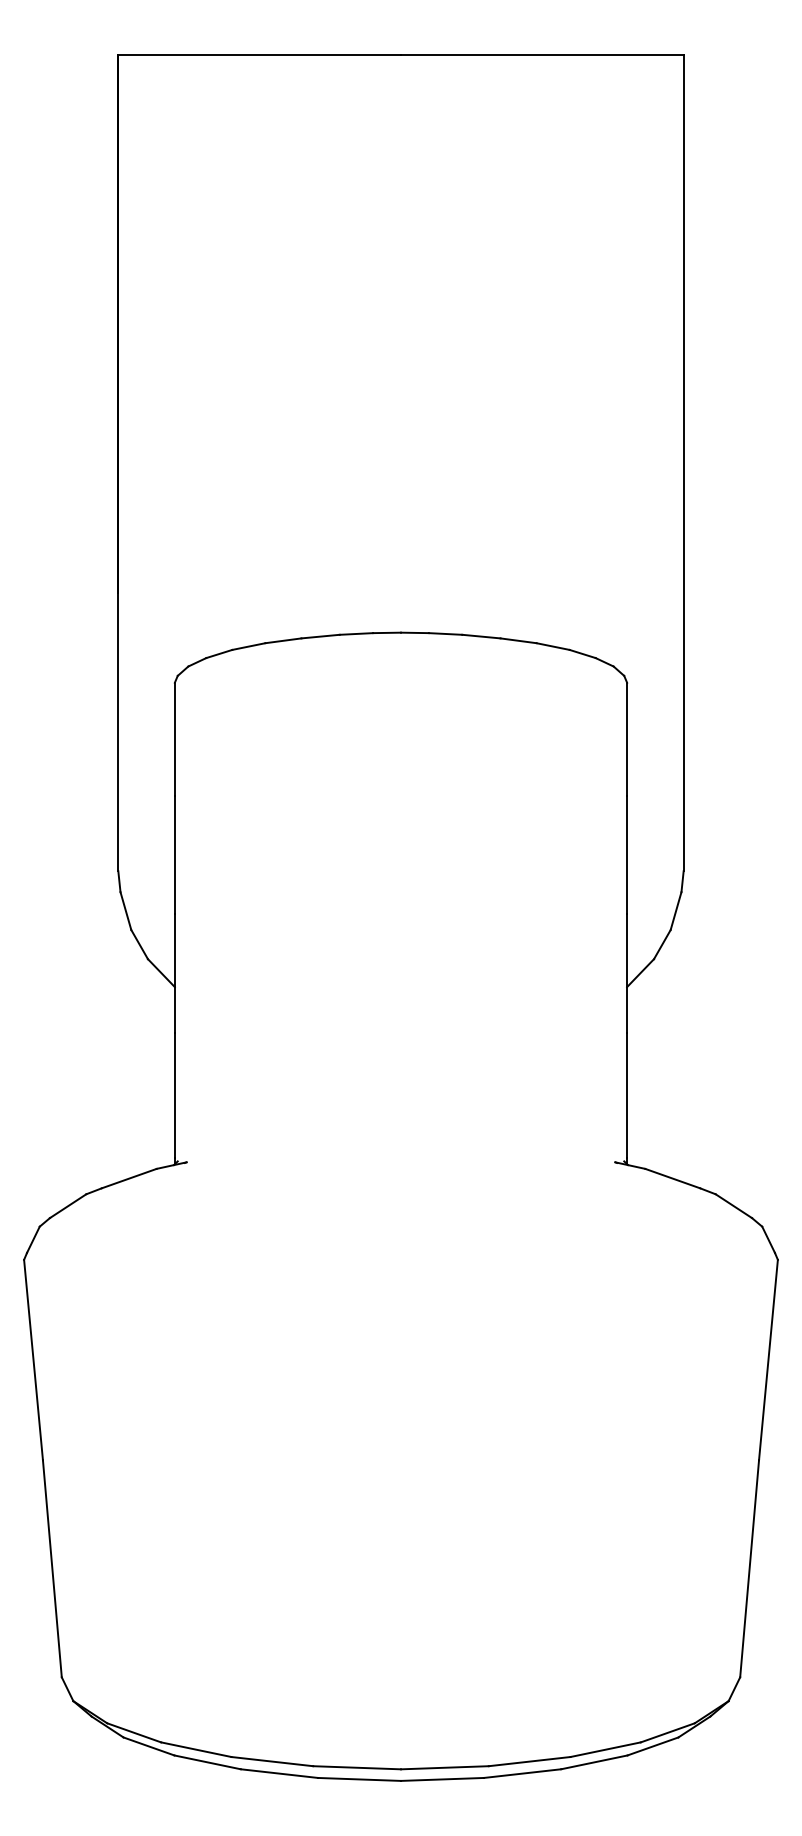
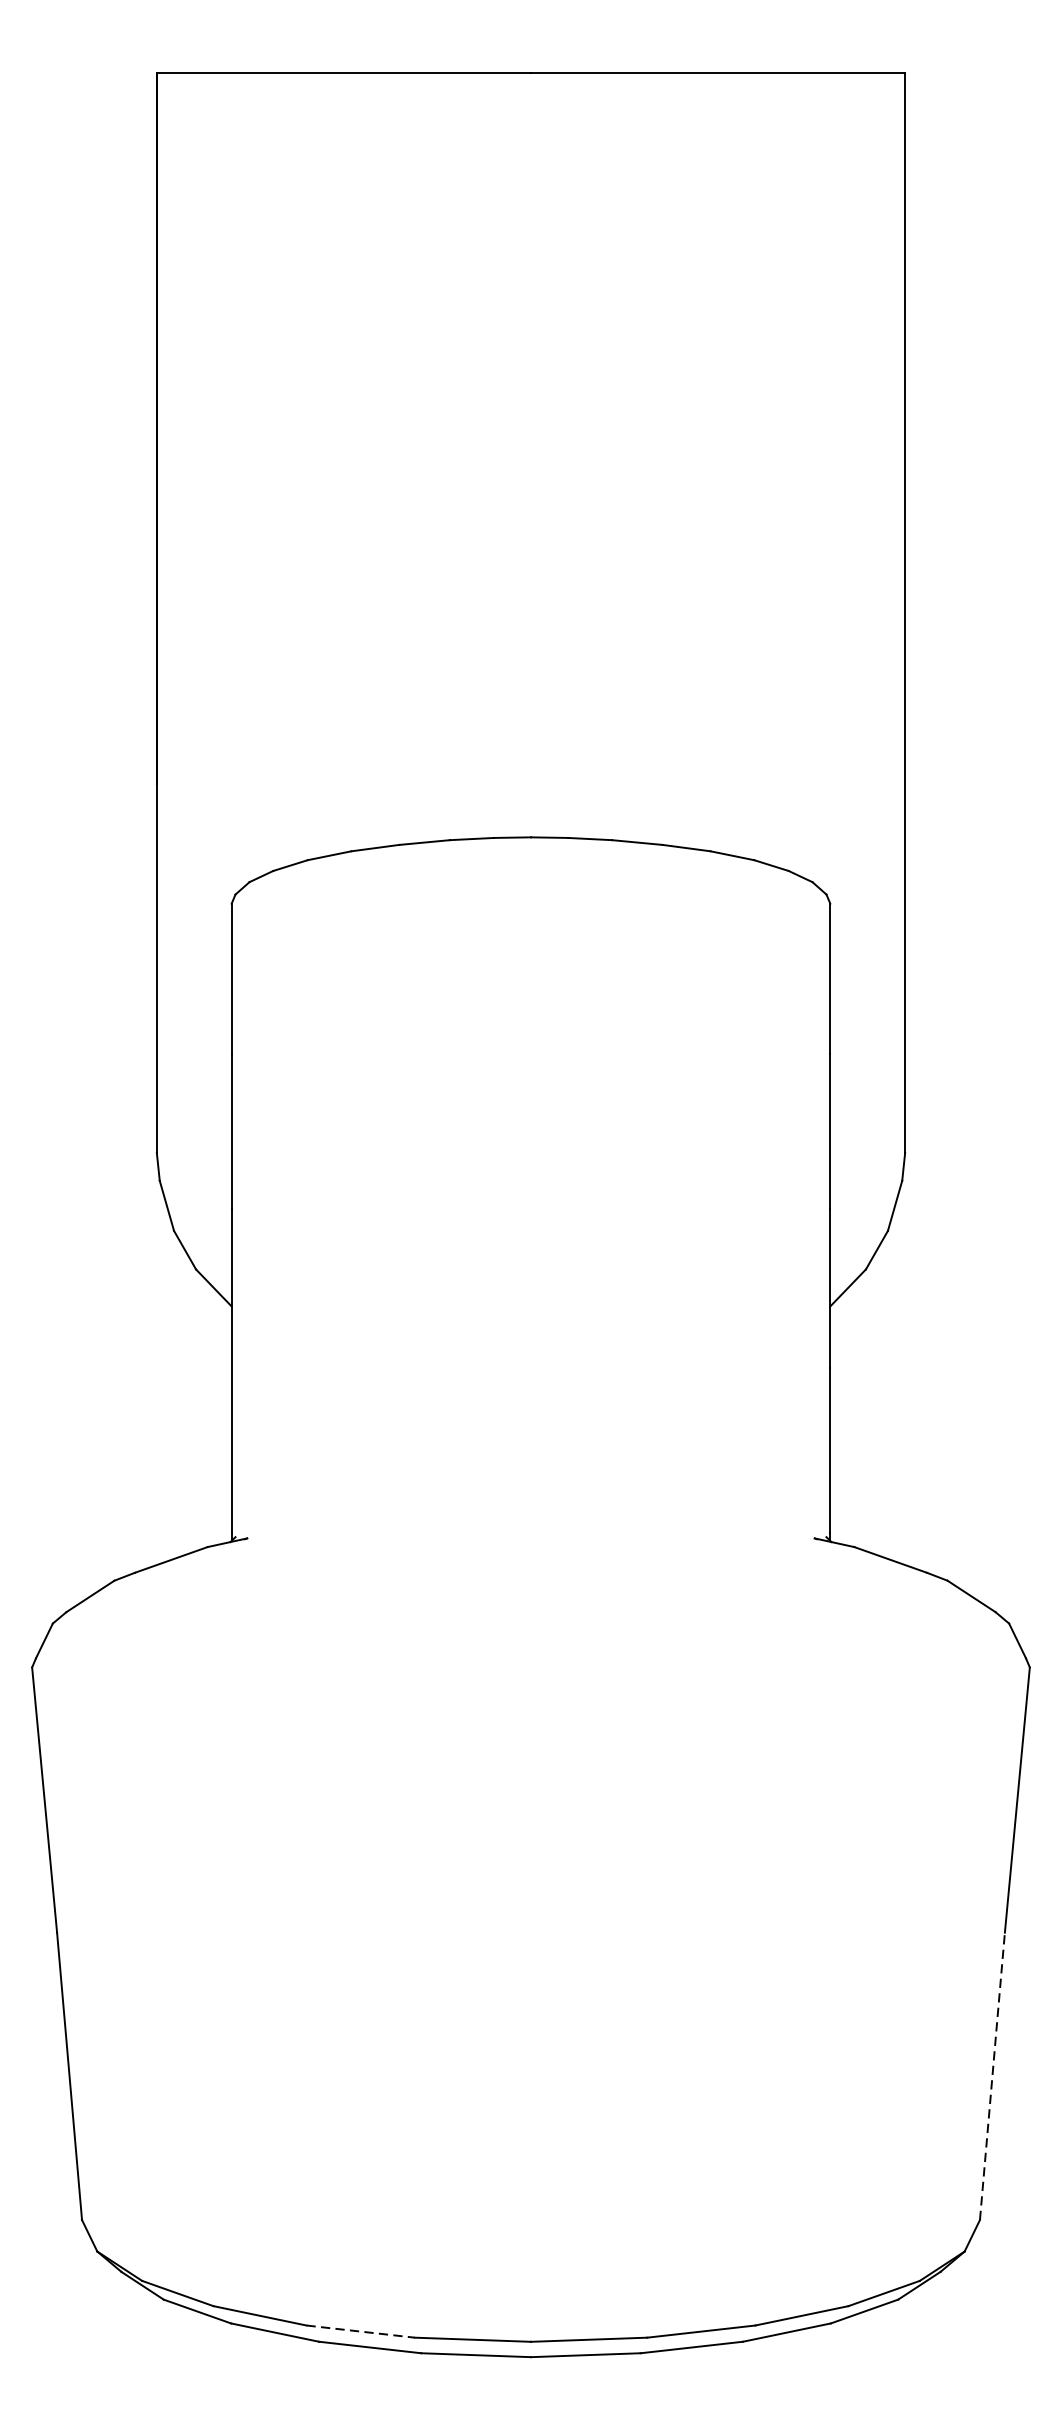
line: (749, 1568) -> (992, 2076), solid -> dashed
line: (272, 1761) -> (360, 2331), solid -> dashed

